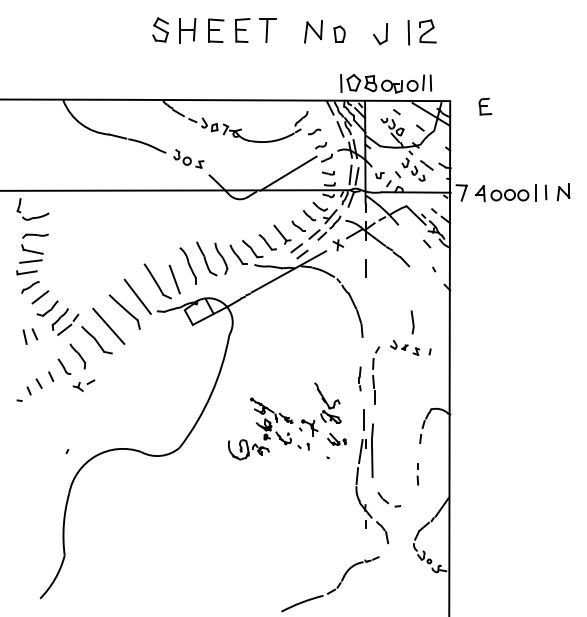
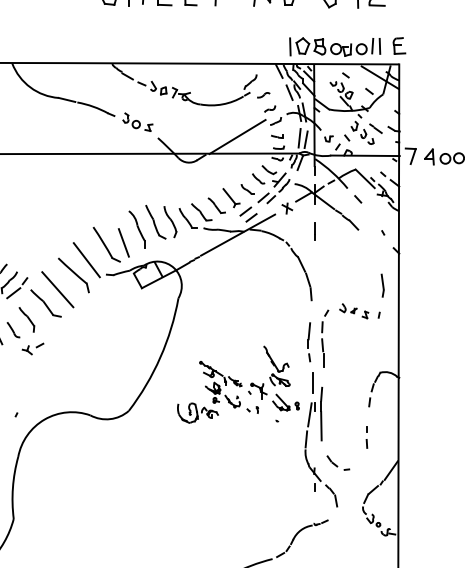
part: (485, 106) -> (399, 45), moved
line: (427, 243) -> (358, 198), moved
part: (412, 322) -> (382, 285), moved
part: (359, 378) -> (308, 341), size x1.67
part: (336, 439) -> (285, 402), size x1.43

